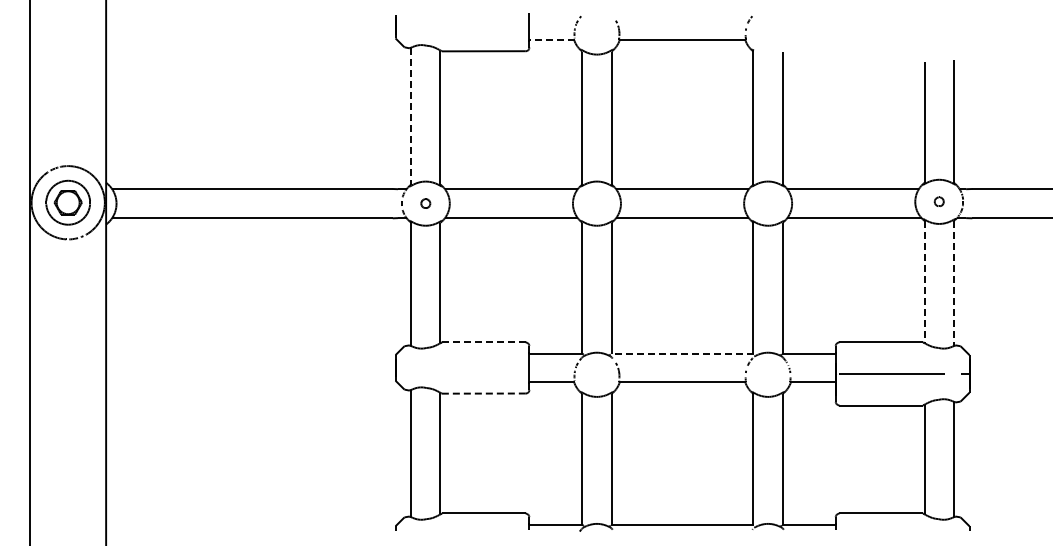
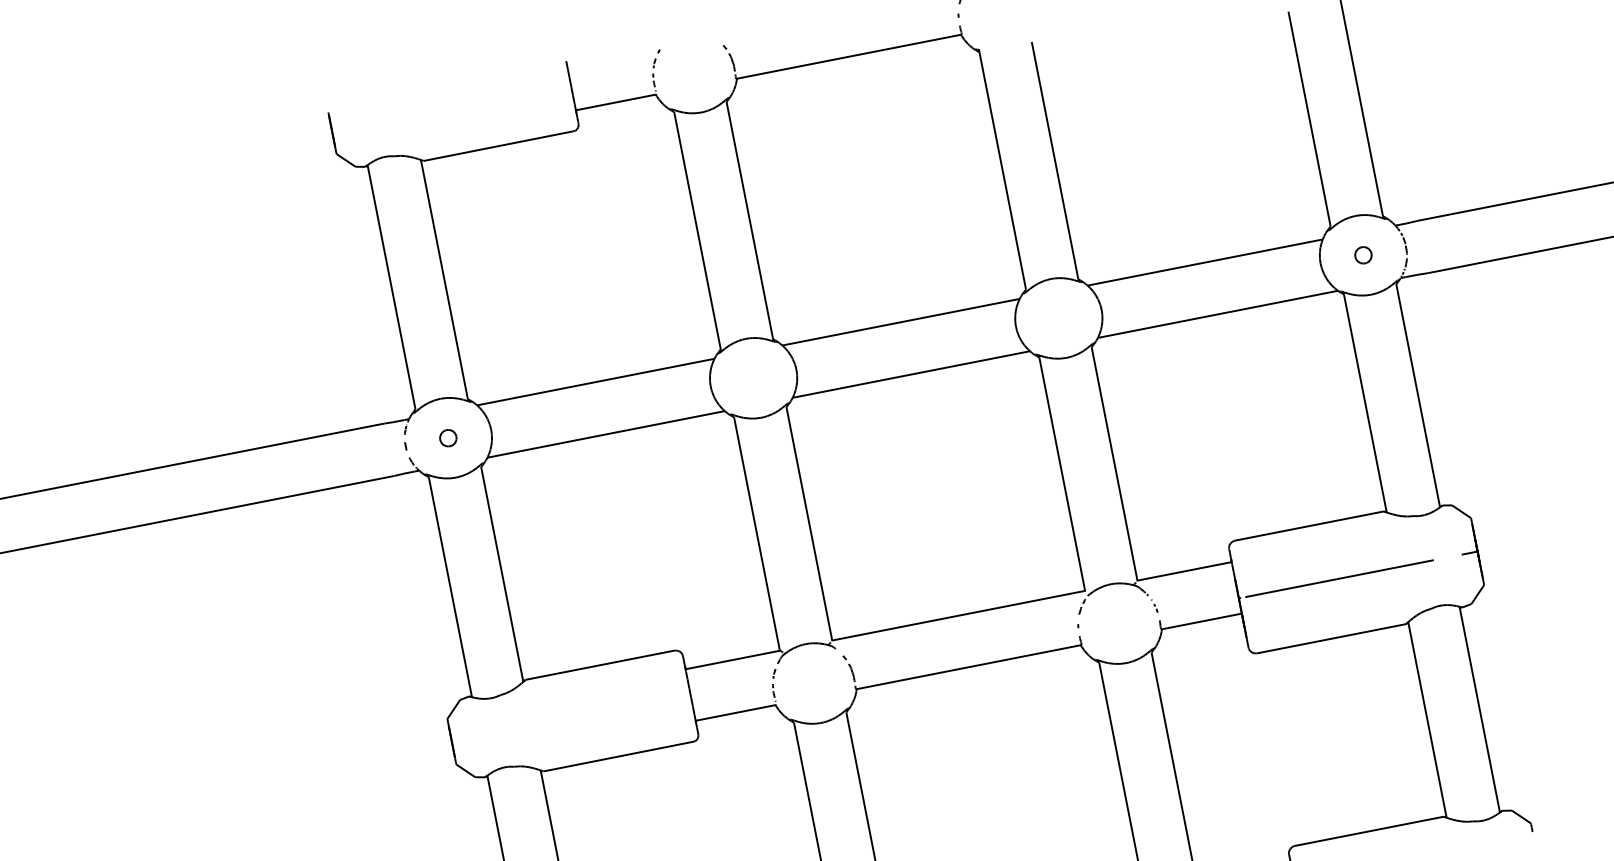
line: (552, 40) -> (617, 102), dashed -> solid
line: (411, 116) -> (392, 287), dashed -> solid
line: (924, 282) -> (1365, 404), dashed -> solid
line: (953, 283) -> (1417, 395), dashed -> solid
line: (483, 342) -> (599, 665), dashed -> solid
line: (682, 353) -> (958, 615), dashed -> solid
line: (483, 393) -> (617, 756), dashed -> solid

